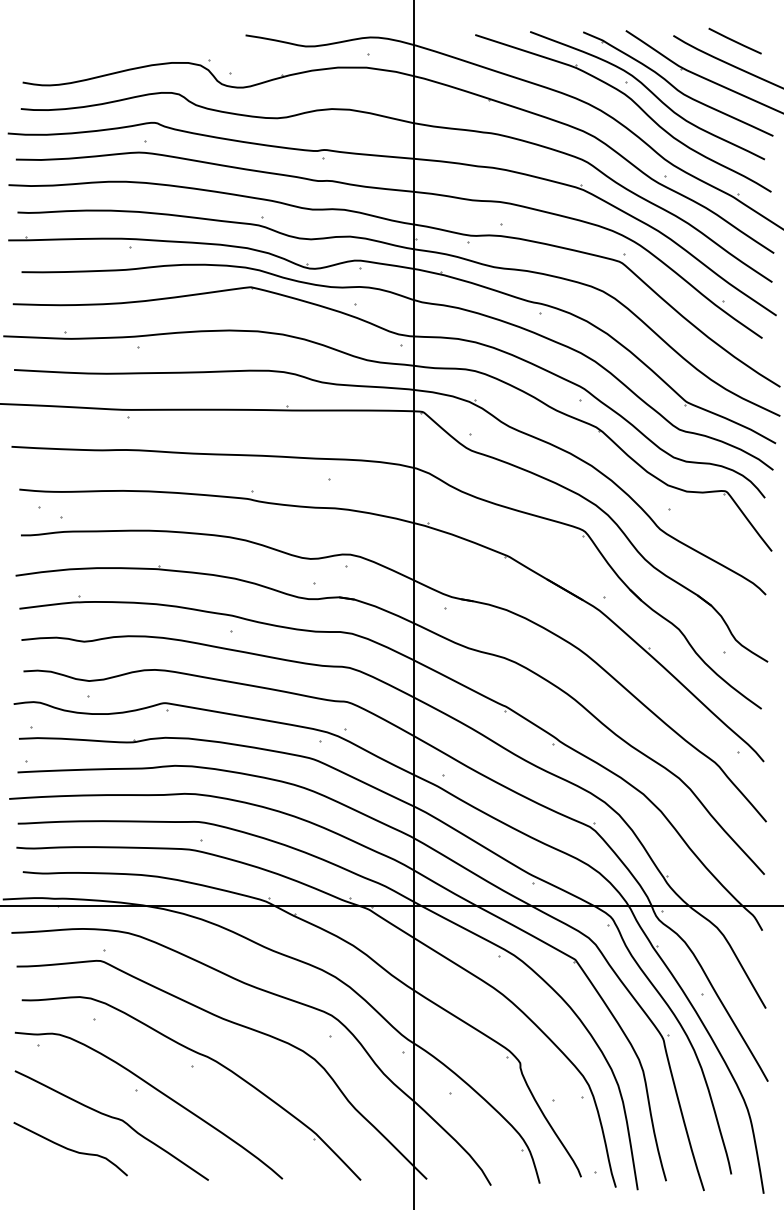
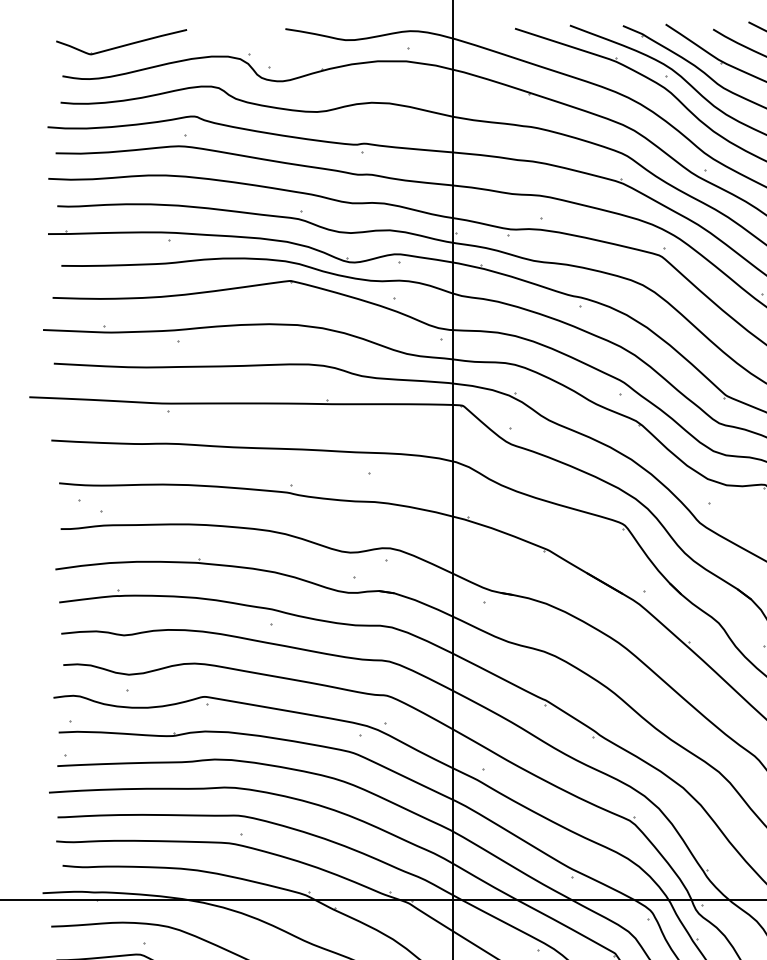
part: (81, 48) -> (121, 42), added

